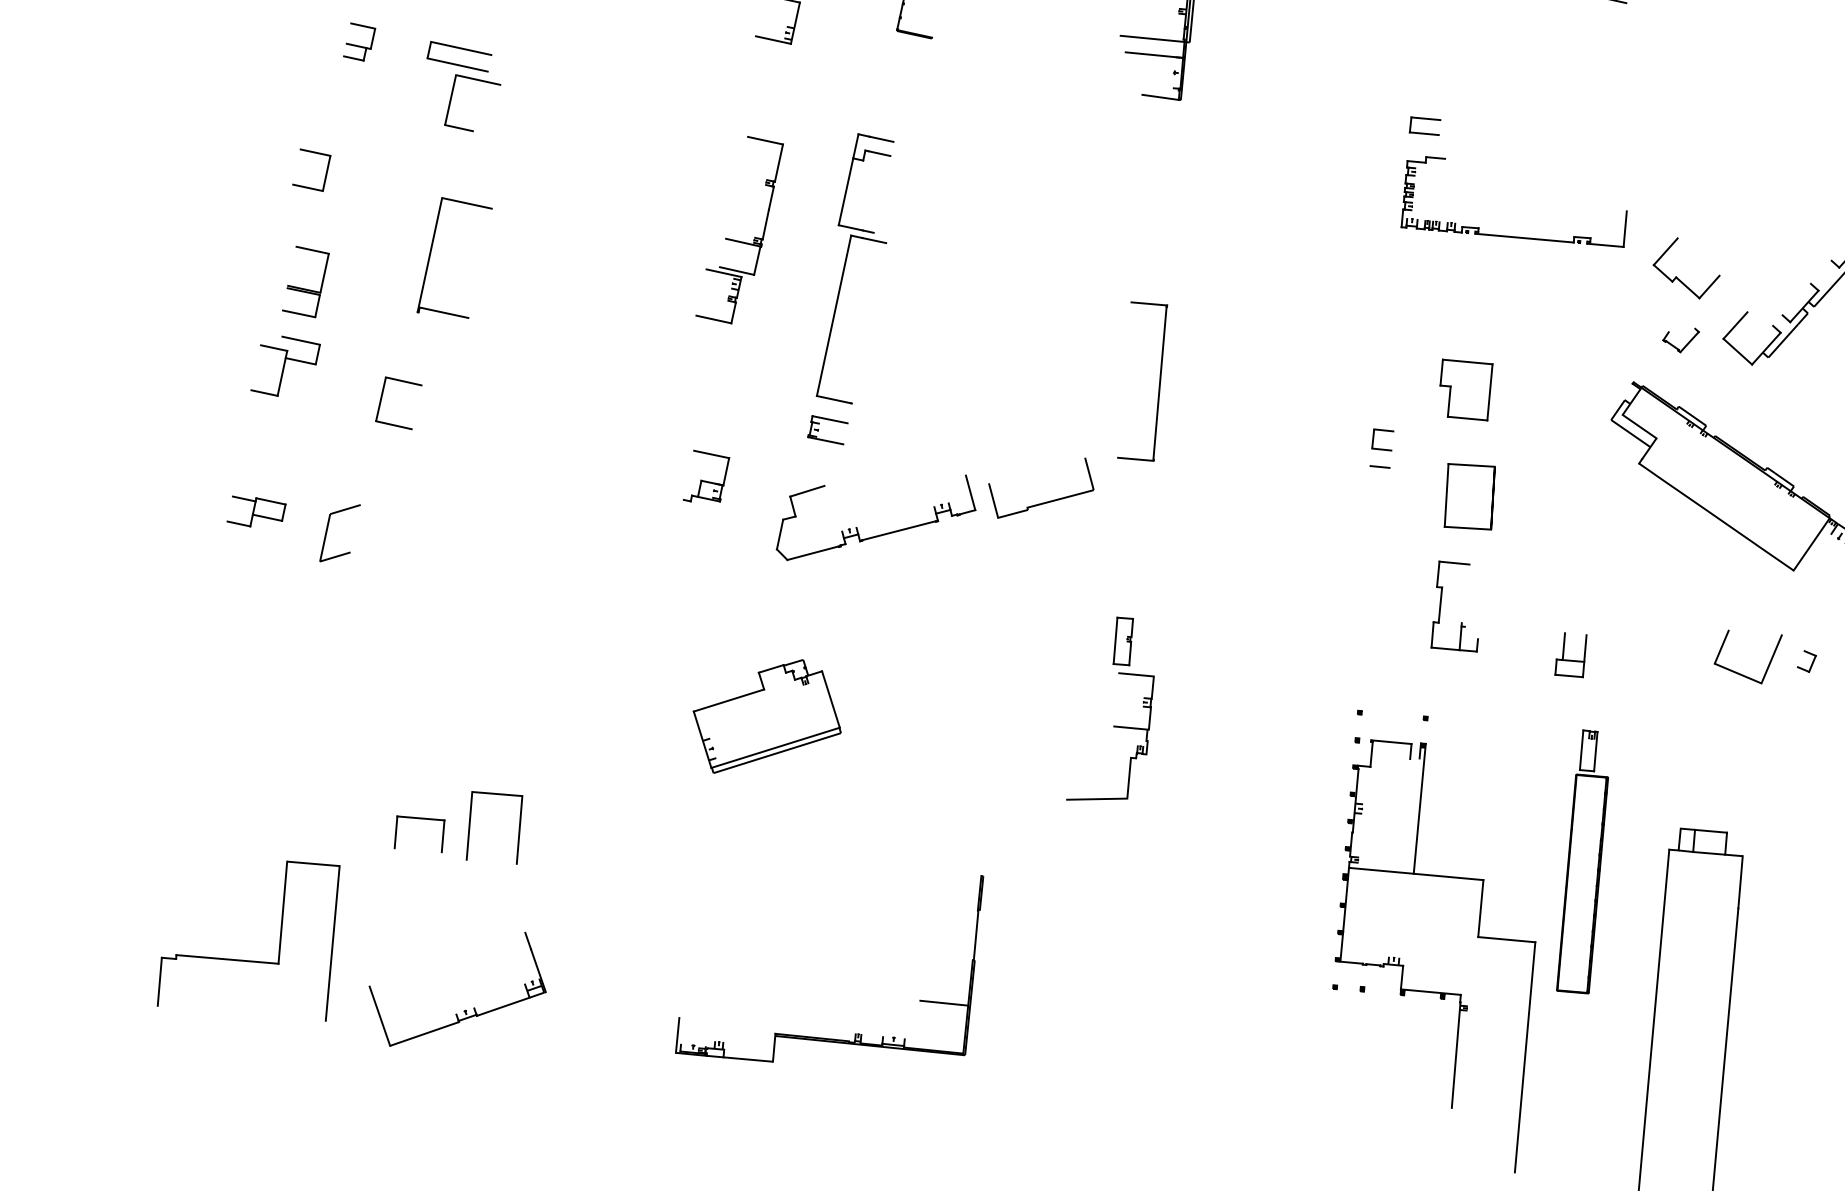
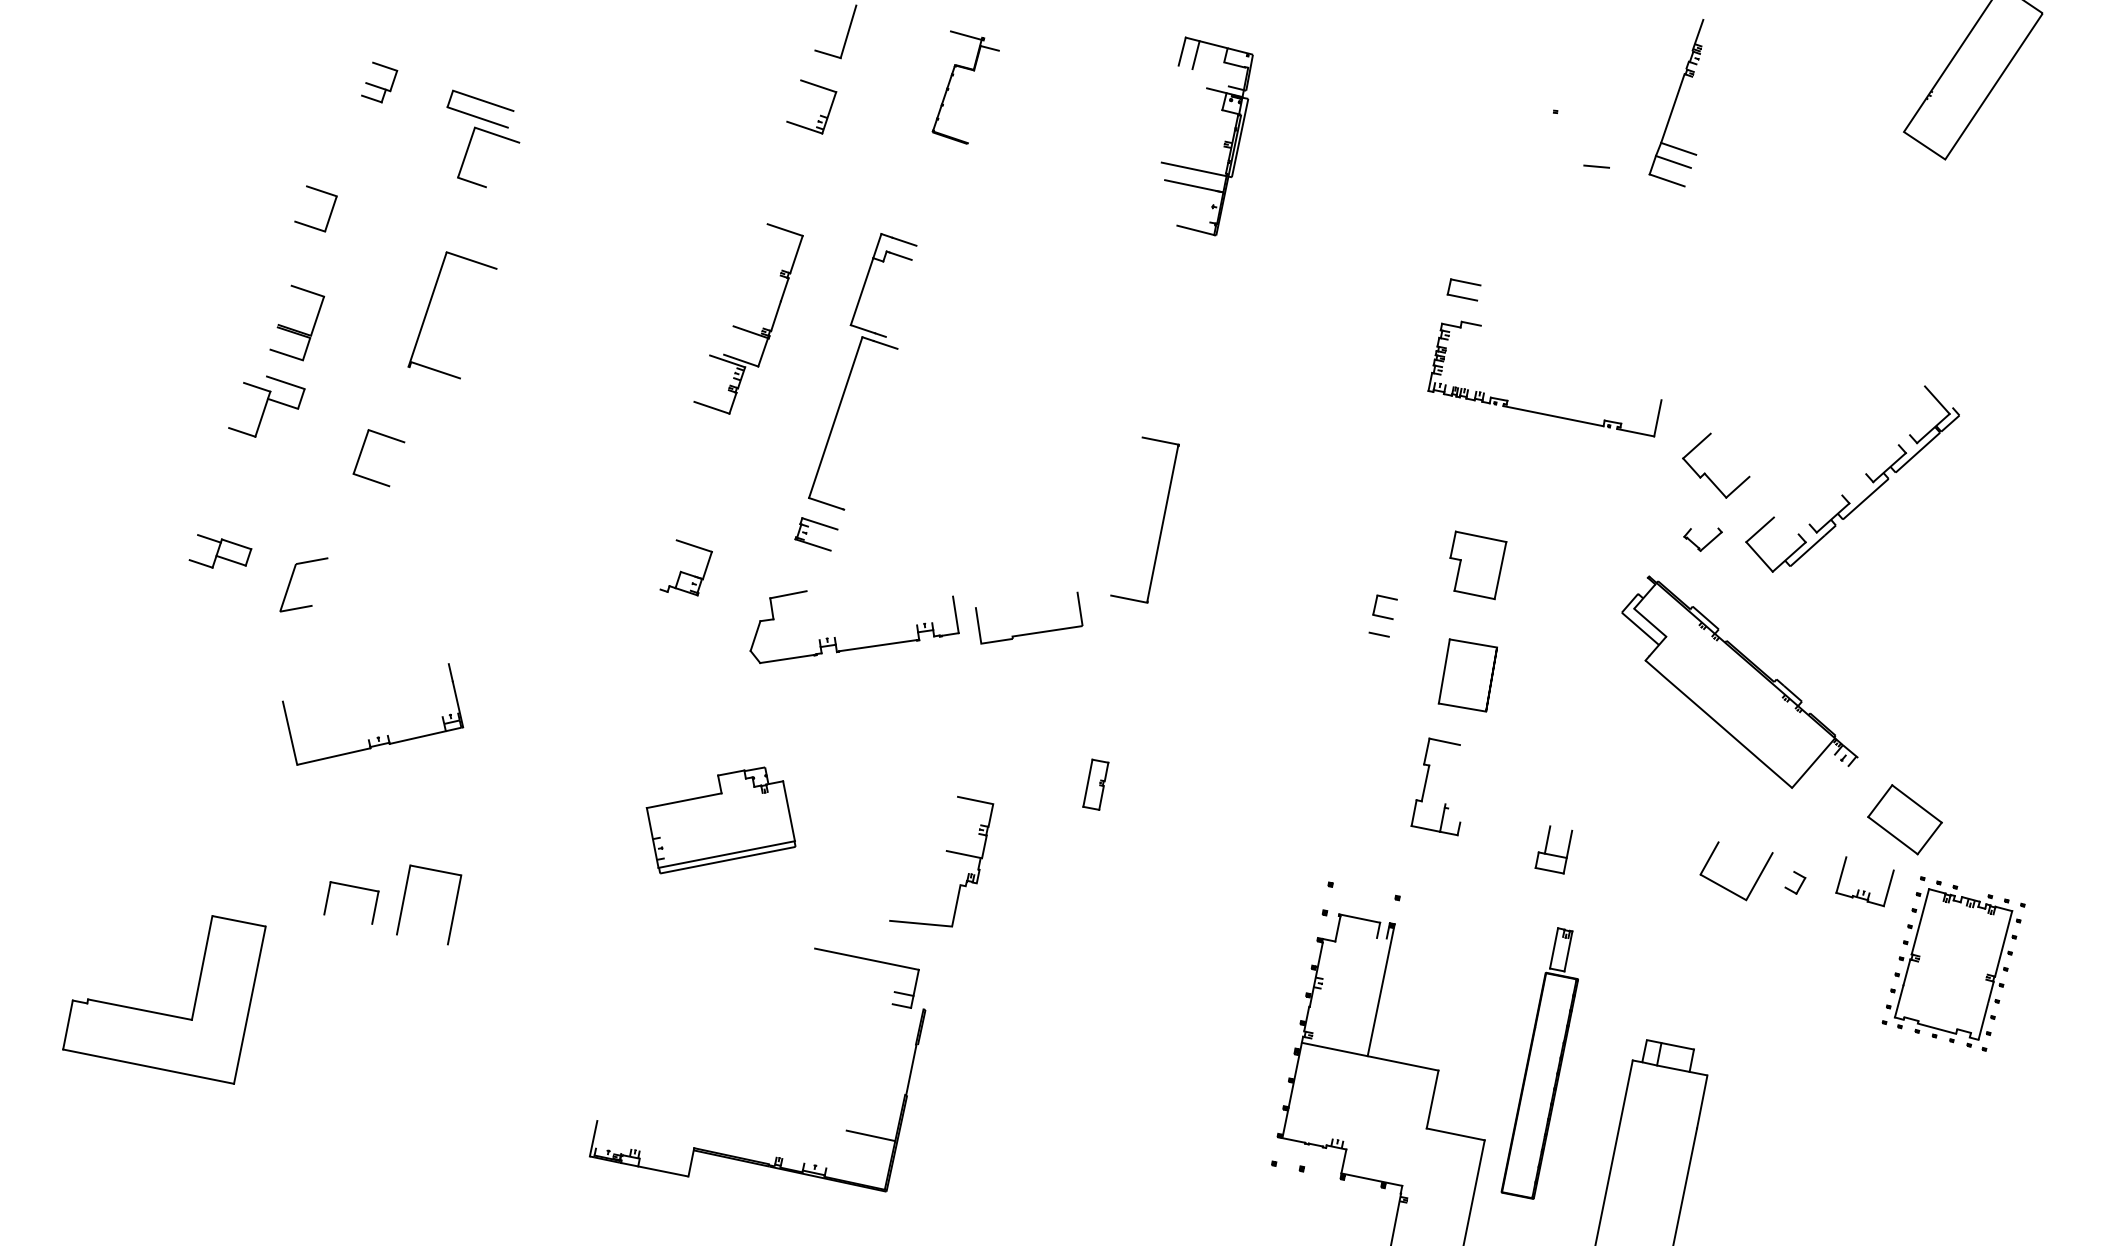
part: (1112, 727) -> (945, 851), moved
part: (926, 835) -> (871, 961), added
part: (464, 1010) -> (377, 736), moved
line: (241, 1013) -> (148, 1066), added

